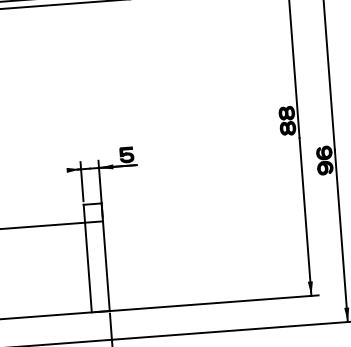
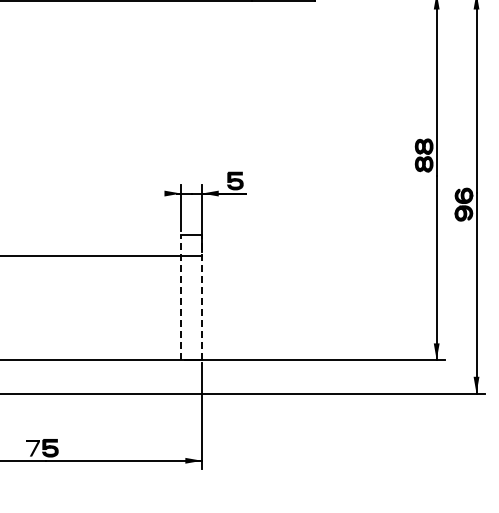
line: (106, 257) -> (202, 297), solid -> dashed
line: (88, 258) -> (181, 297), solid -> dashed

